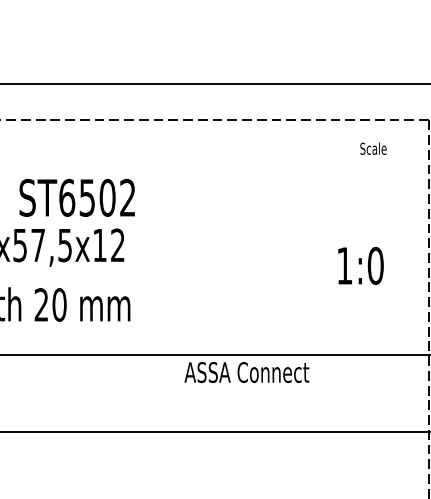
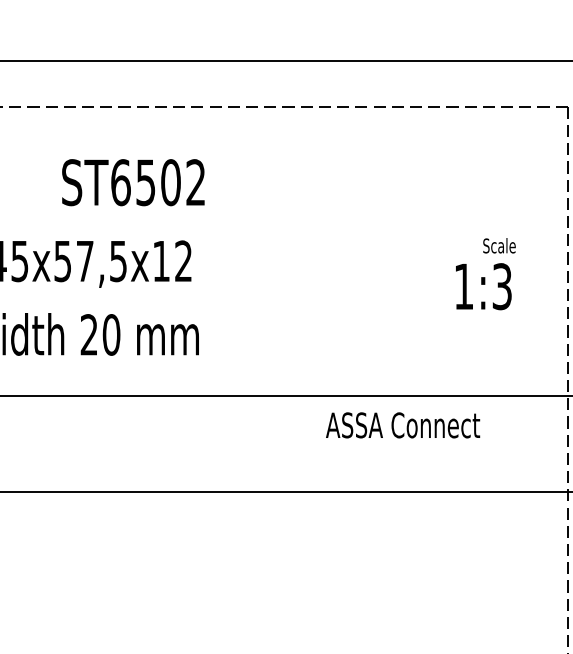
text: (373, 148) -> (499, 245), moved
text: (77, 197) -> (133, 182), moved
text: (375, 265) -> (502, 286), 1:0 -> 1:3
text: (247, 372) -> (403, 425), moved

